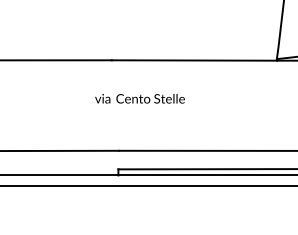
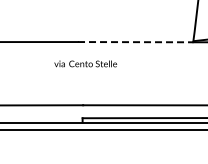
line: (194, 60) -> (135, 42), solid -> dashed
text: (139, 98) -> (85, 63), moved

